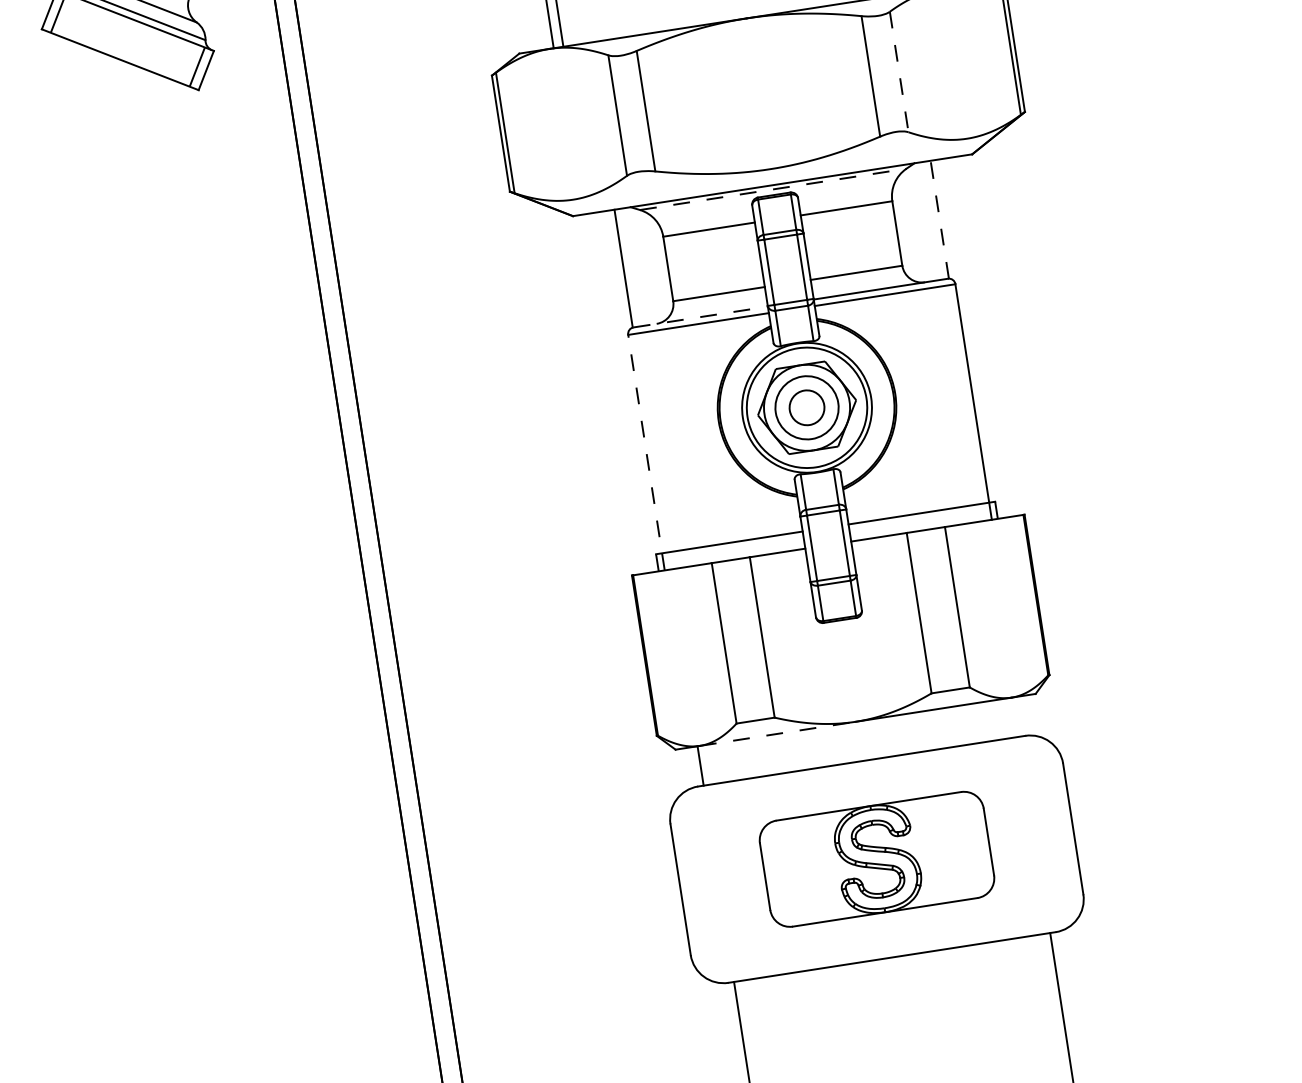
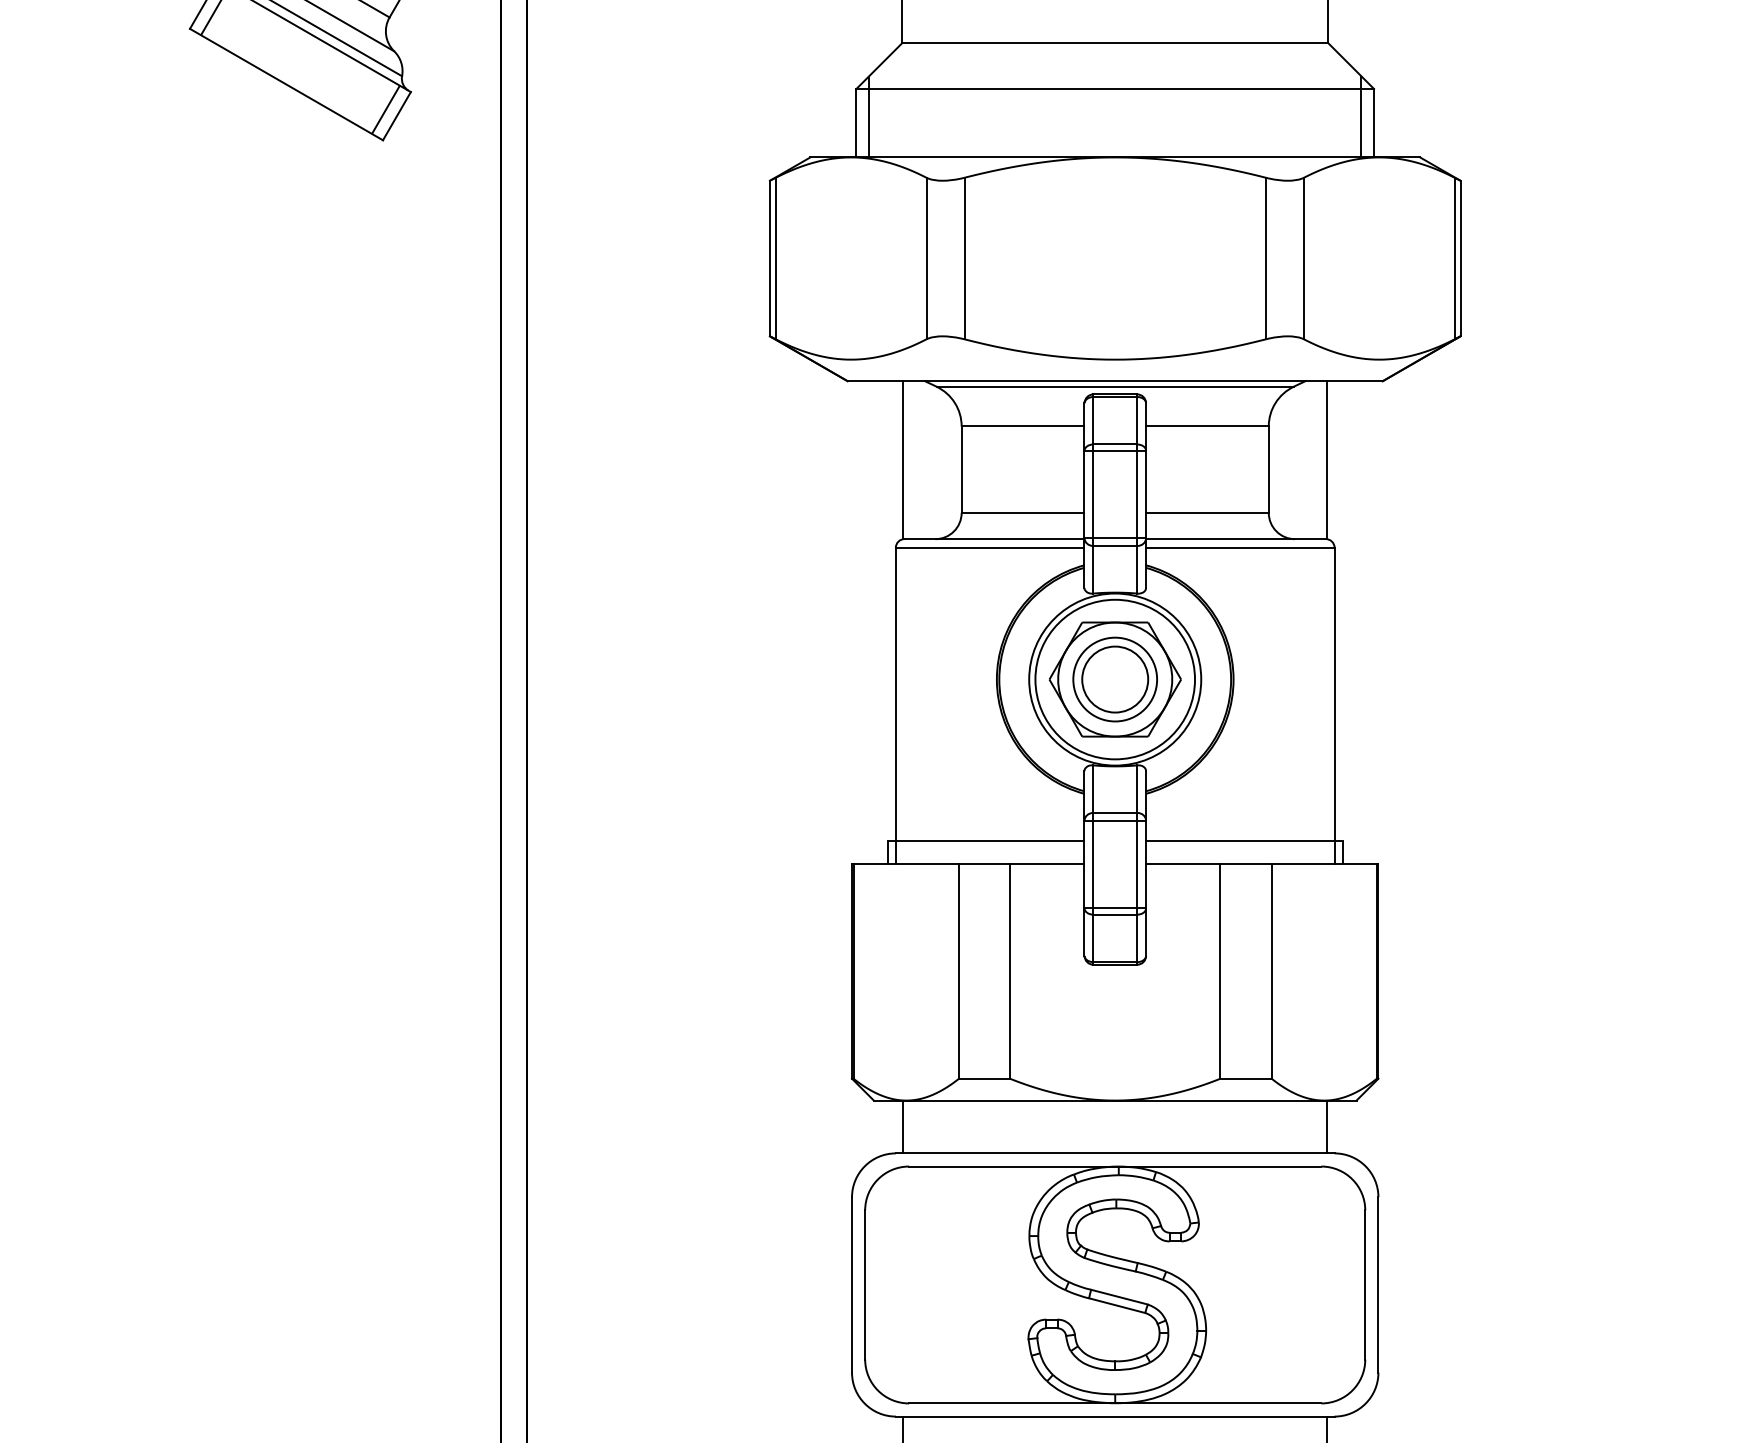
line: (898, 72) -> (1303, 258), dashed -> solid
line: (773, 189) -> (1115, 386), dashed -> solid
line: (939, 219) -> (1327, 459), dashed -> solid
line: (700, 317) -> (994, 539), dashed -> solid
circle: (807, 407) -> (1115, 679), size x1.43
line: (646, 452) -> (895, 705), dashed -> solid
line: (1016, 716) -> (1327, 1126), added
line: (778, 733) -> (1011, 1100), dashed -> solid
part: (877, 858) -> (1115, 1284), size x1.67

